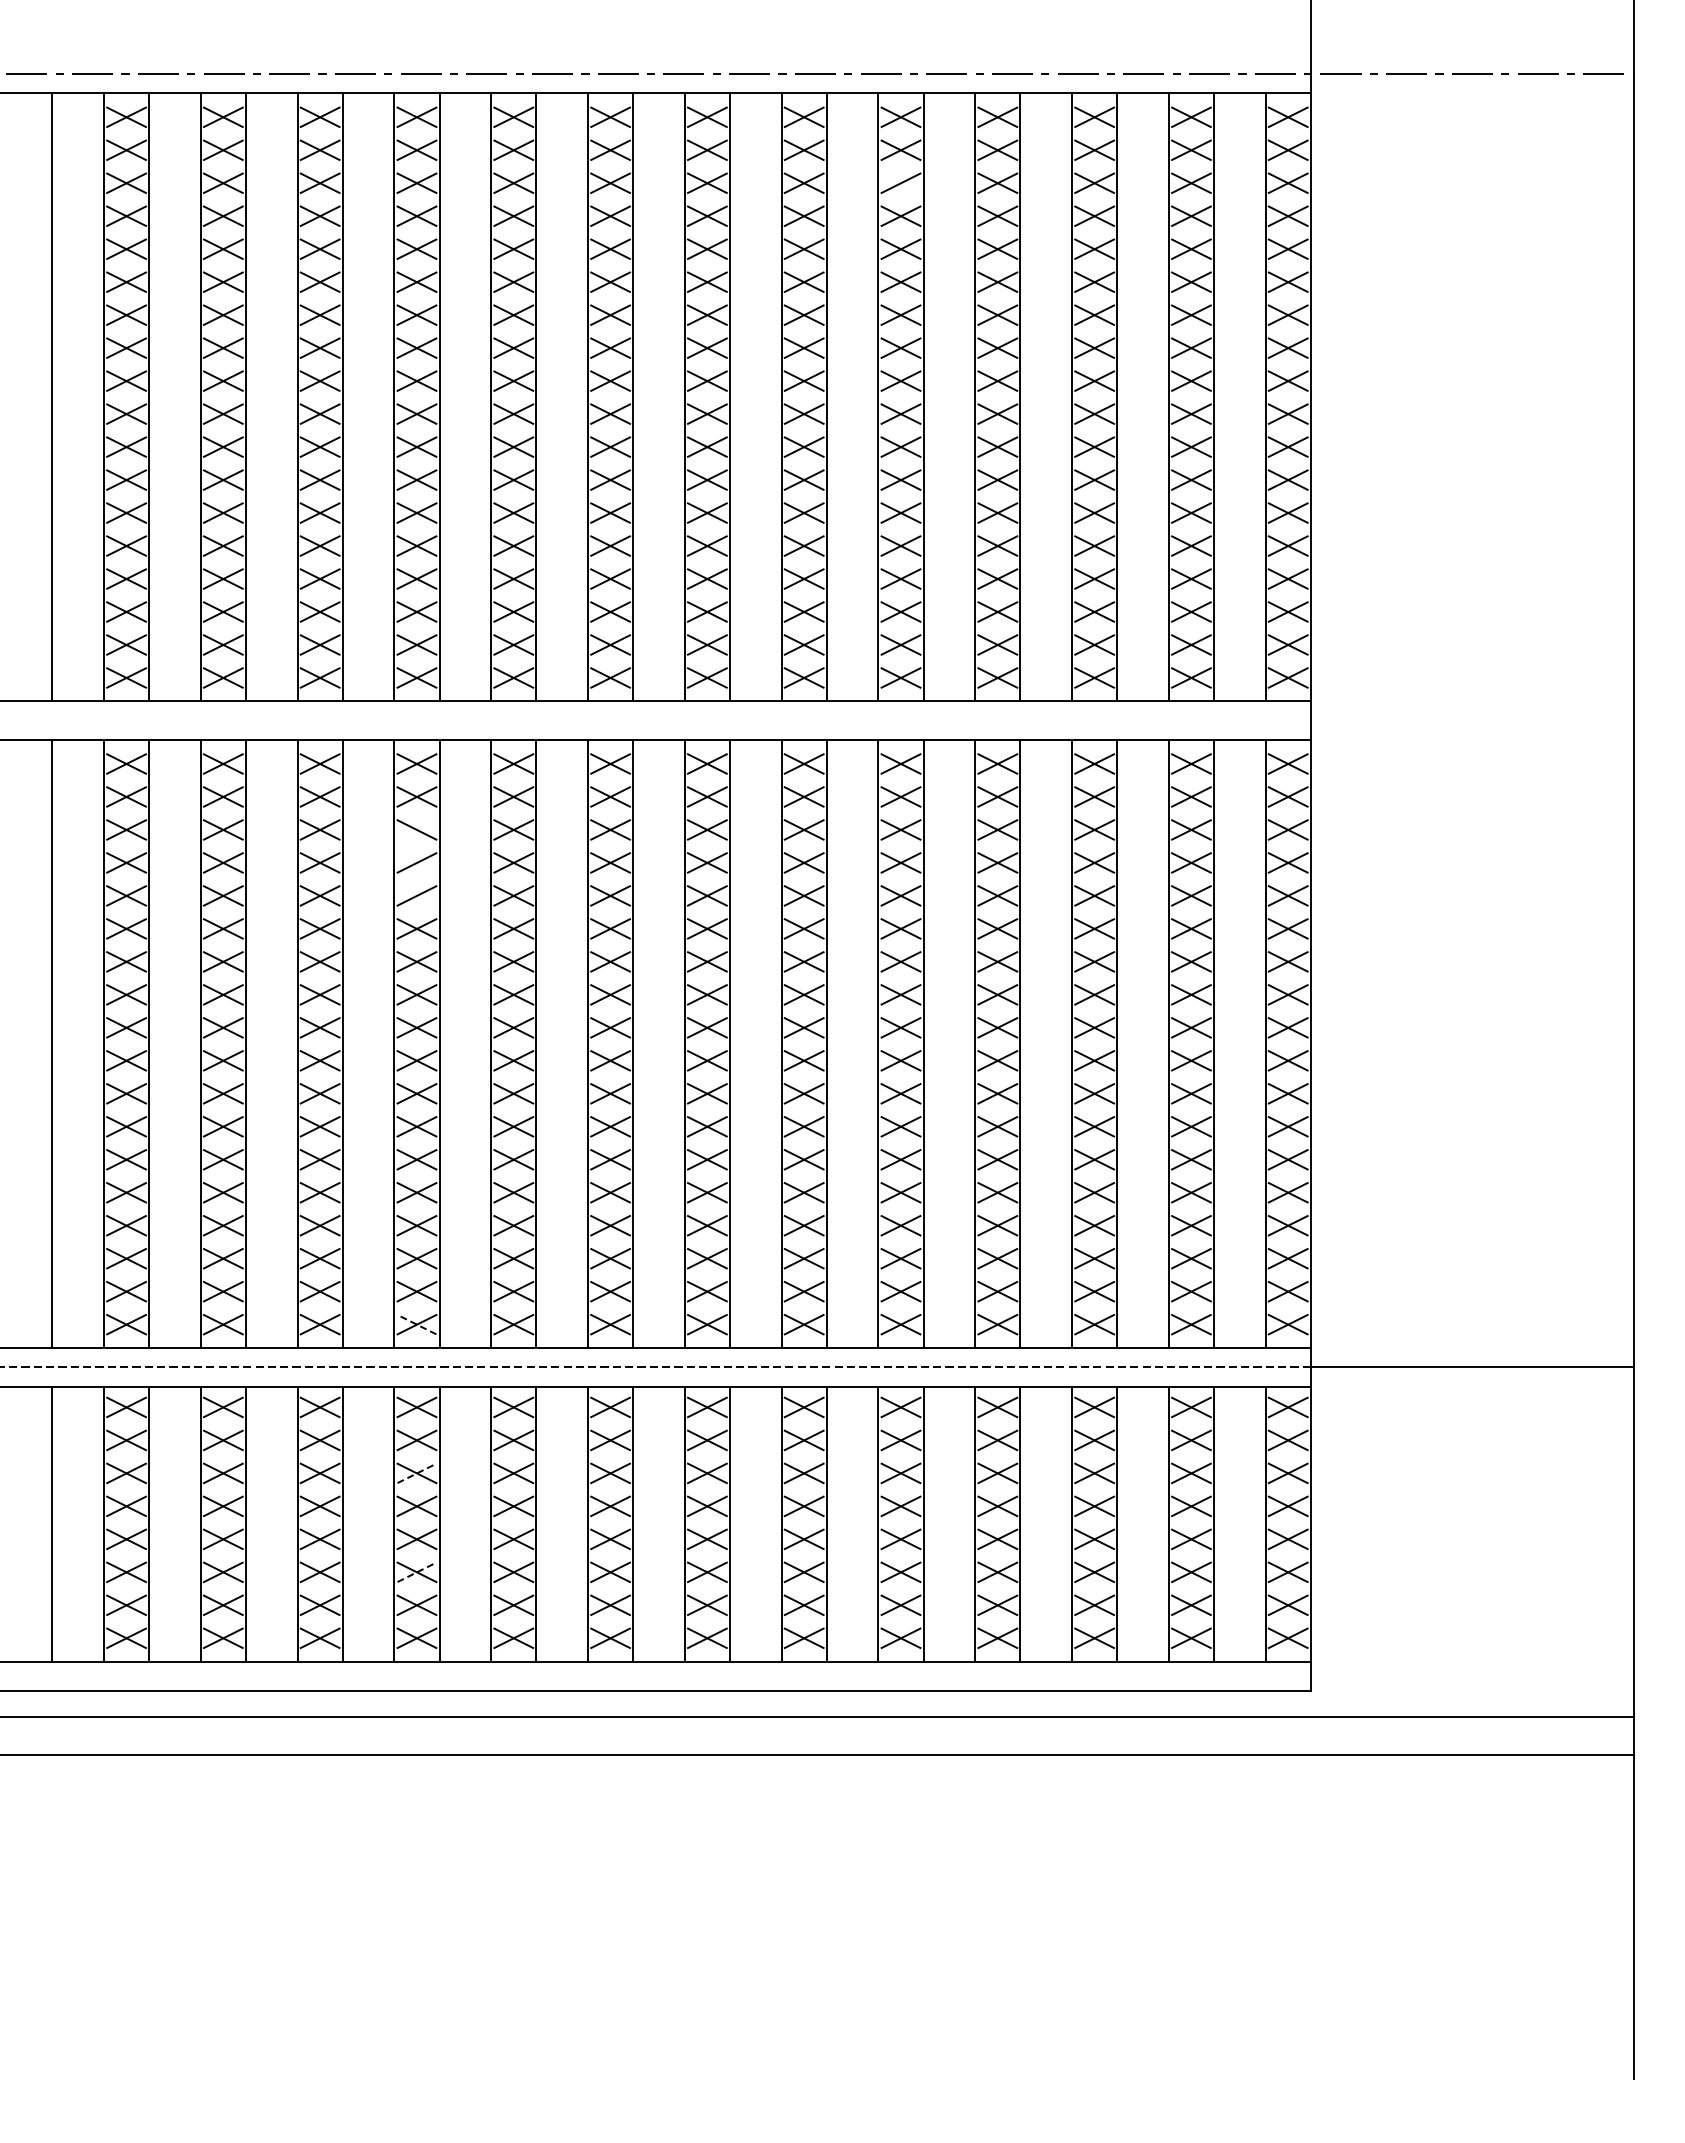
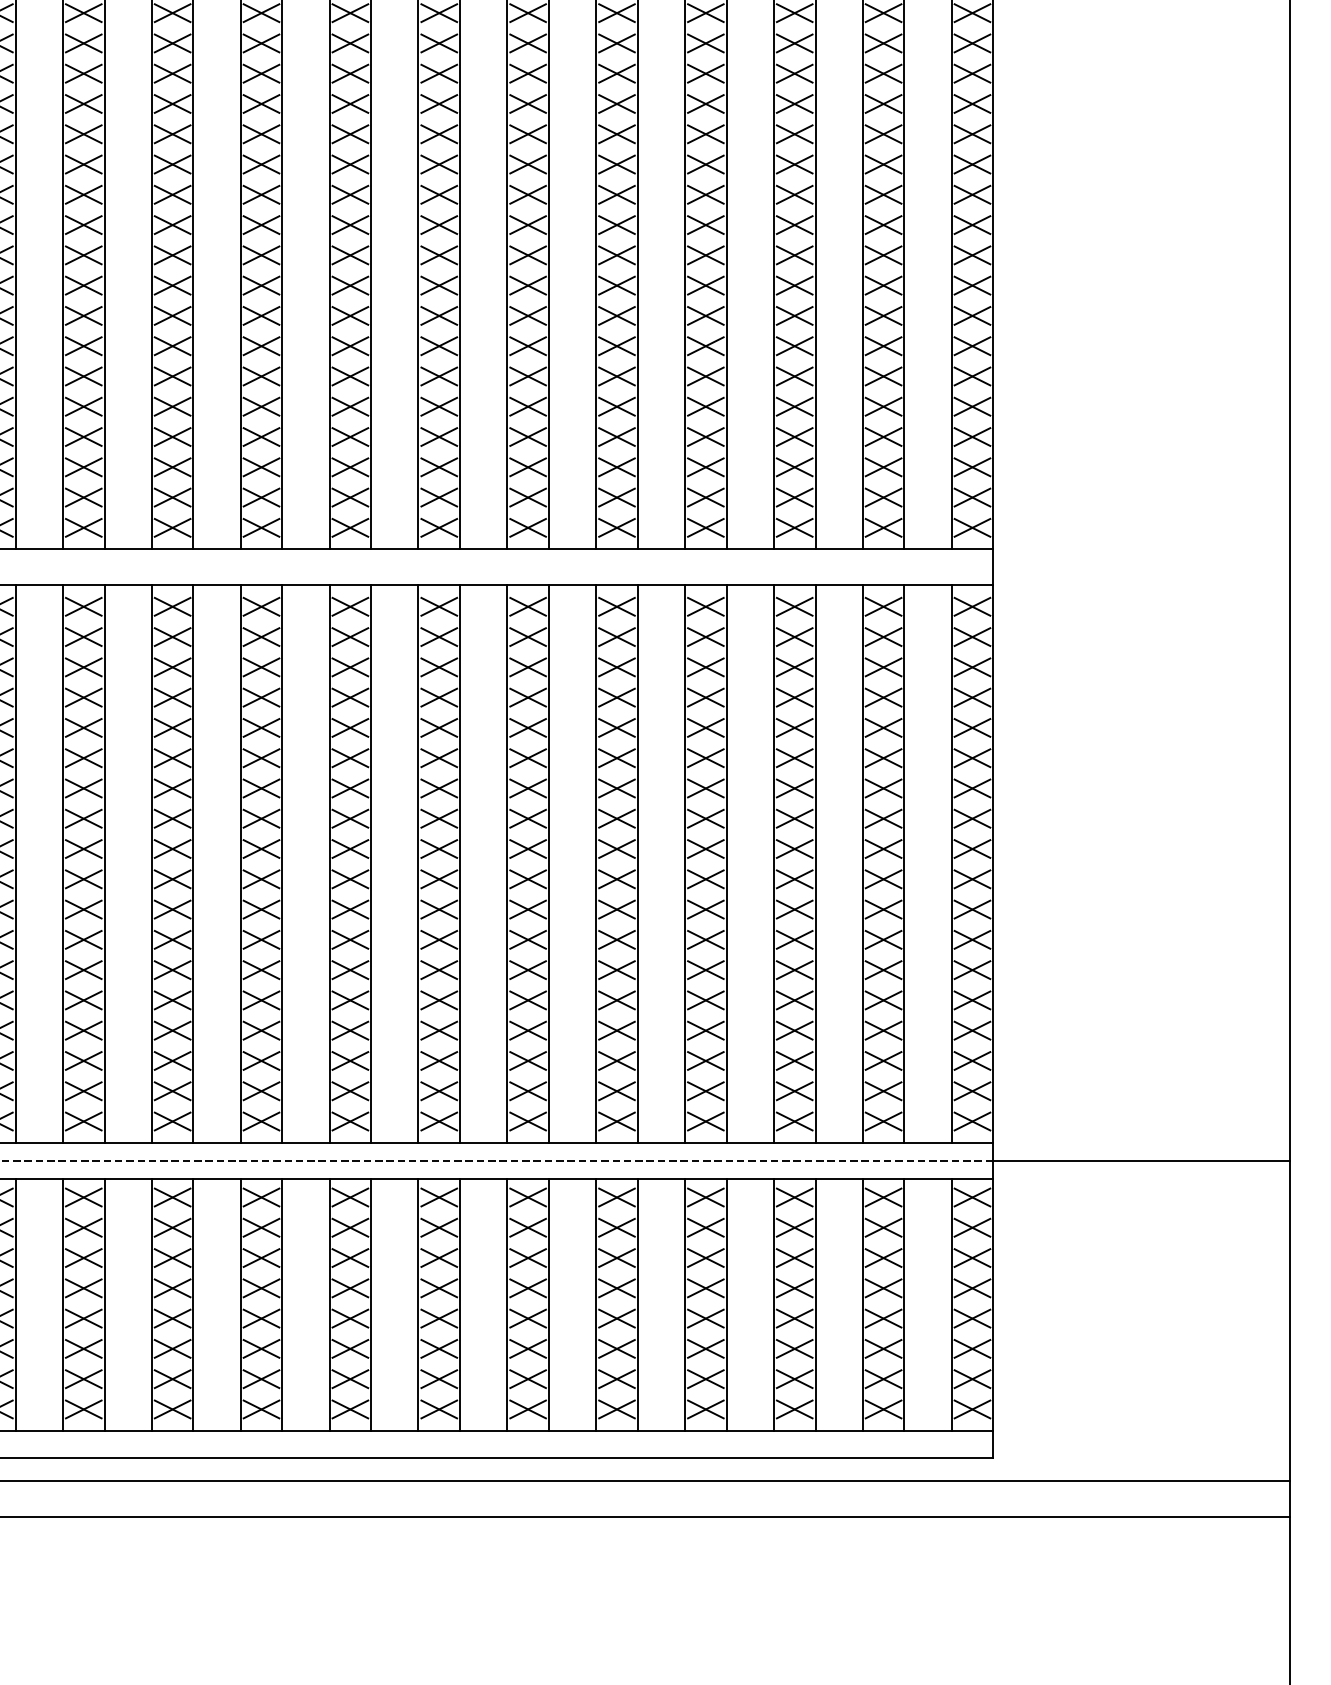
line: (900, 182) -> (616, 73), added
line: (416, 829) -> (172, 666), added
line: (416, 862) -> (172, 697), added
line: (416, 895) -> (172, 727), added
line: (416, 1324) -> (172, 1121), dashed -> solid
line: (416, 1473) -> (172, 1258), dashed -> solid
line: (416, 1572) -> (172, 1349), dashed -> solid

